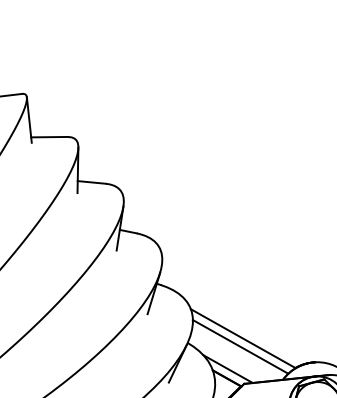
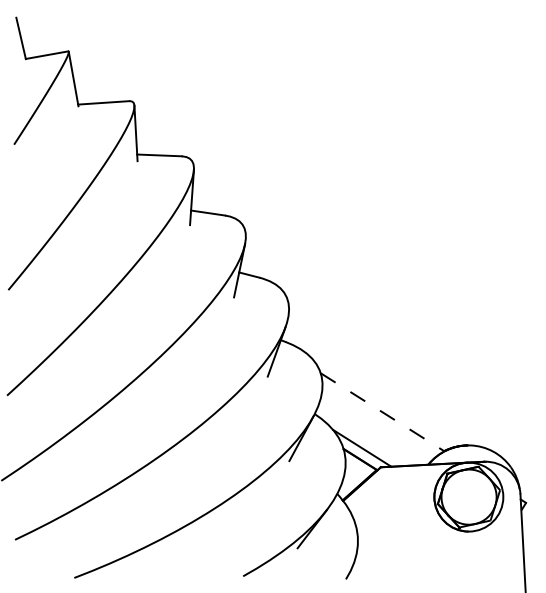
line: (244, 338) -> (383, 412), solid -> dashed
line: (240, 346) -> (378, 421), removed

